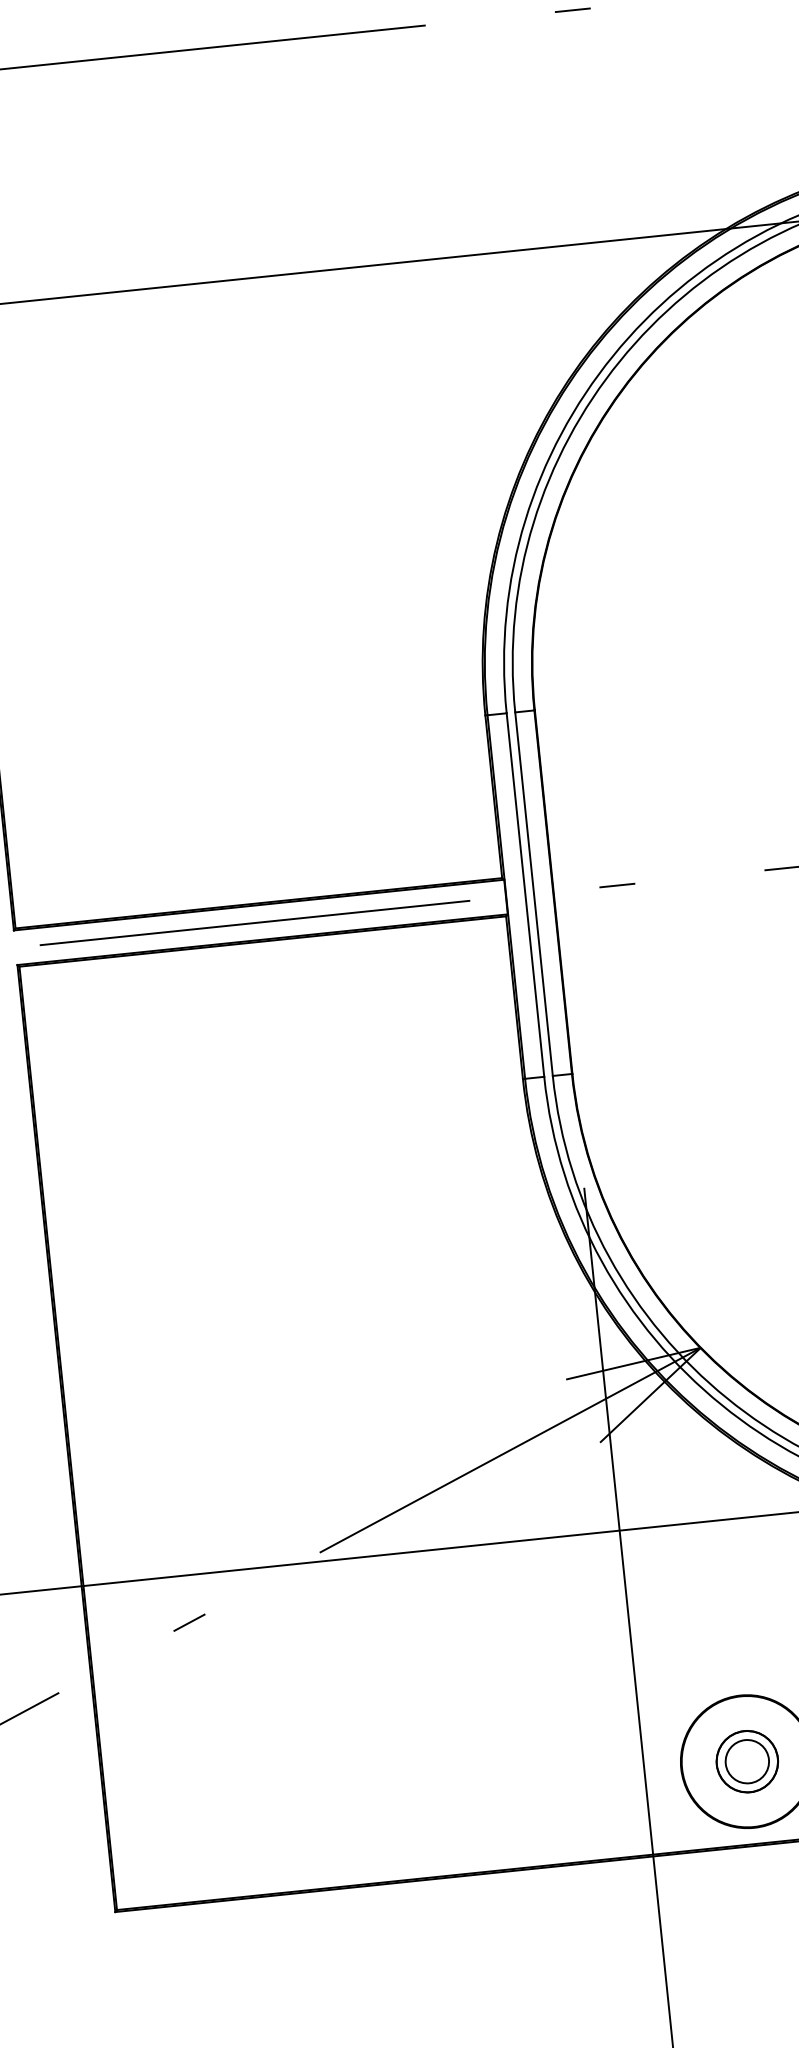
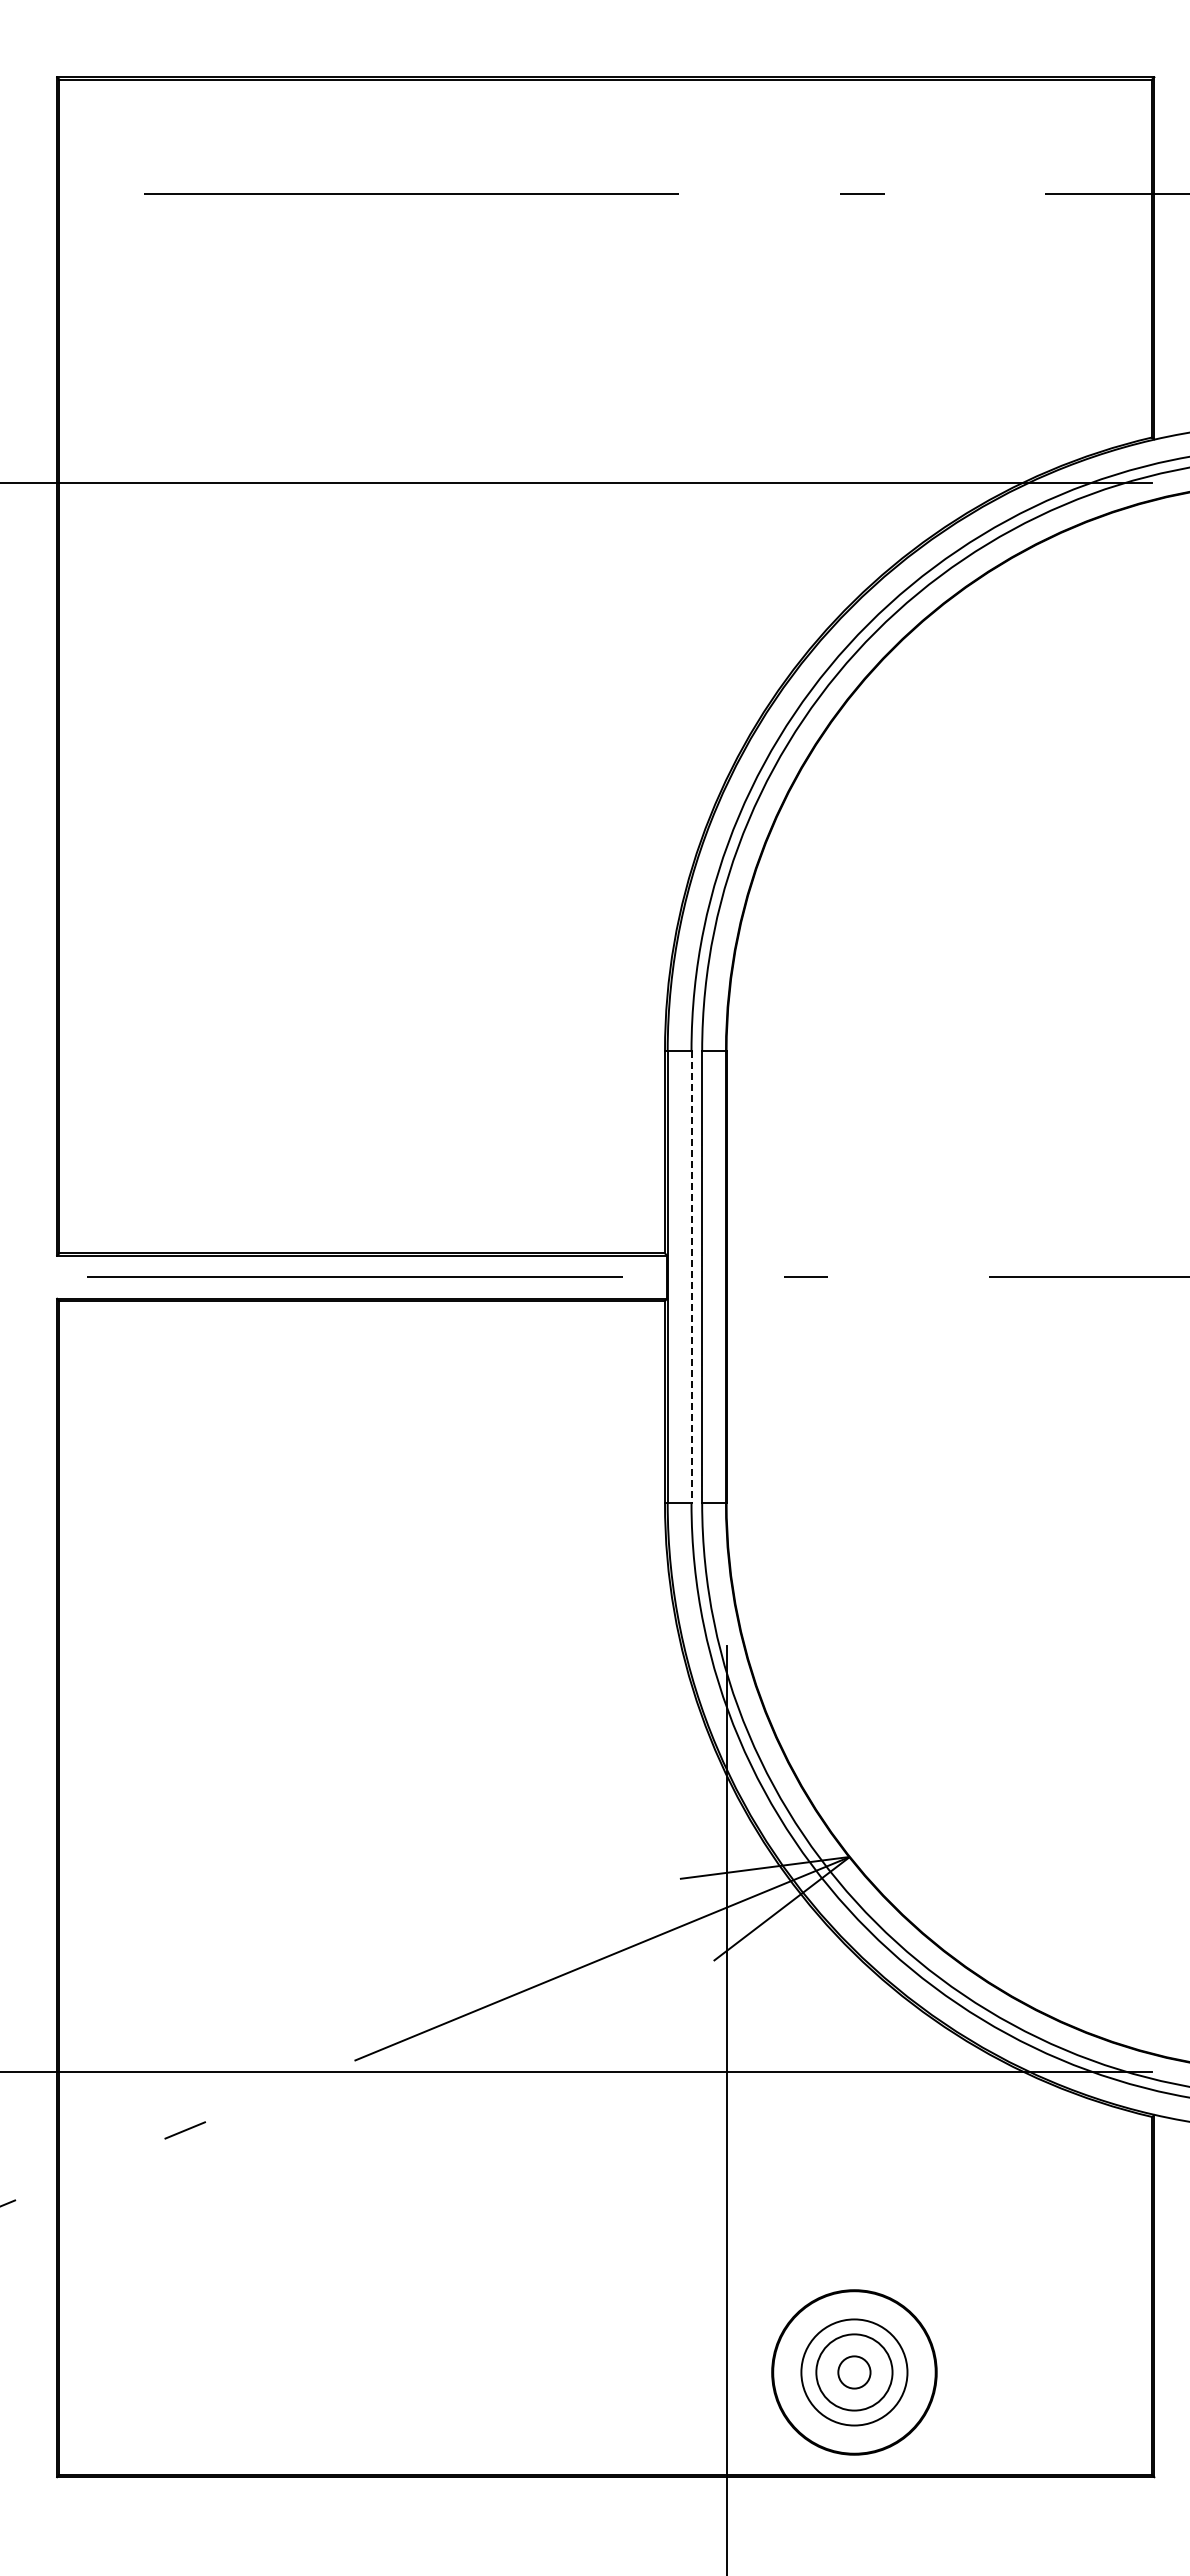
line: (525, 895) -> (691, 1277), solid -> dashed
circle: (747, 1761) -> (854, 2372), size x0.6
circle: (747, 1761) -> (854, 2372), size x1.4

